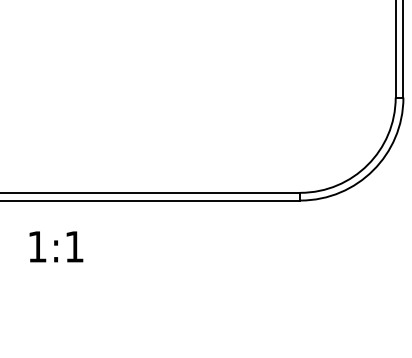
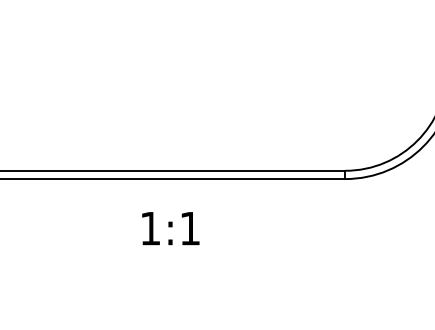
text: (56, 246) -> (170, 228), moved

